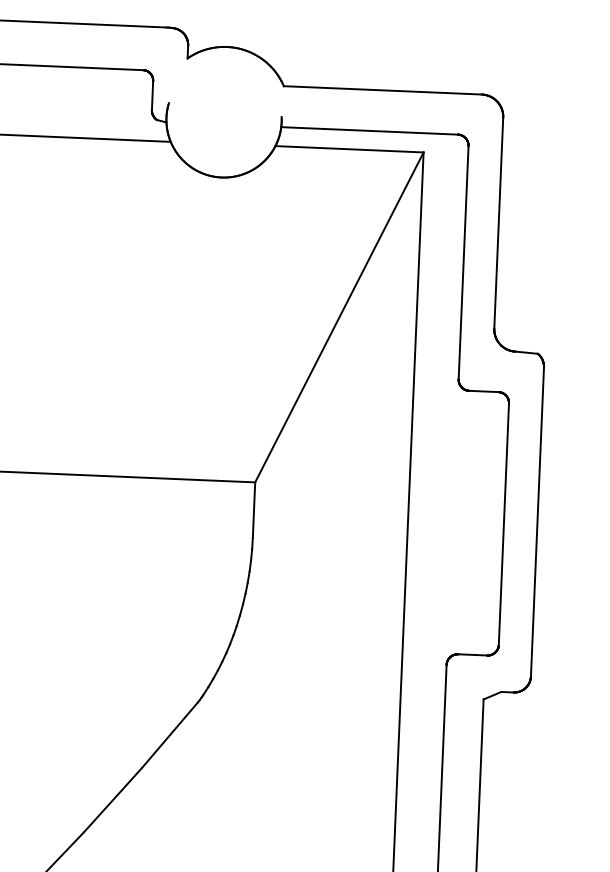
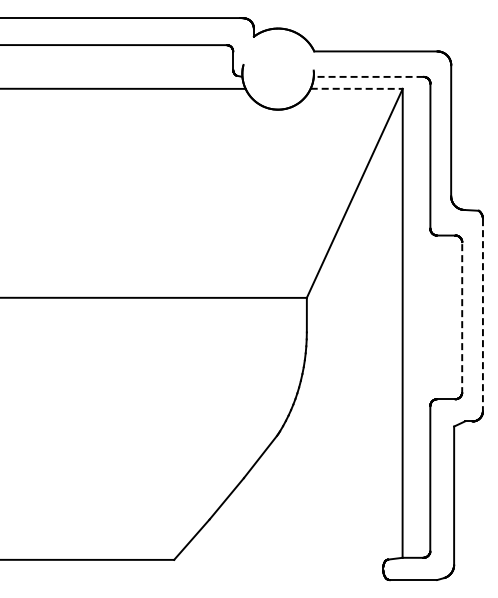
line: (369, 130) -> (368, 76), solid -> dashed
line: (350, 148) -> (357, 88), solid -> dashed
line: (536, 522) -> (482, 315), solid -> dashed
line: (504, 526) -> (462, 318), solid -> dashed

